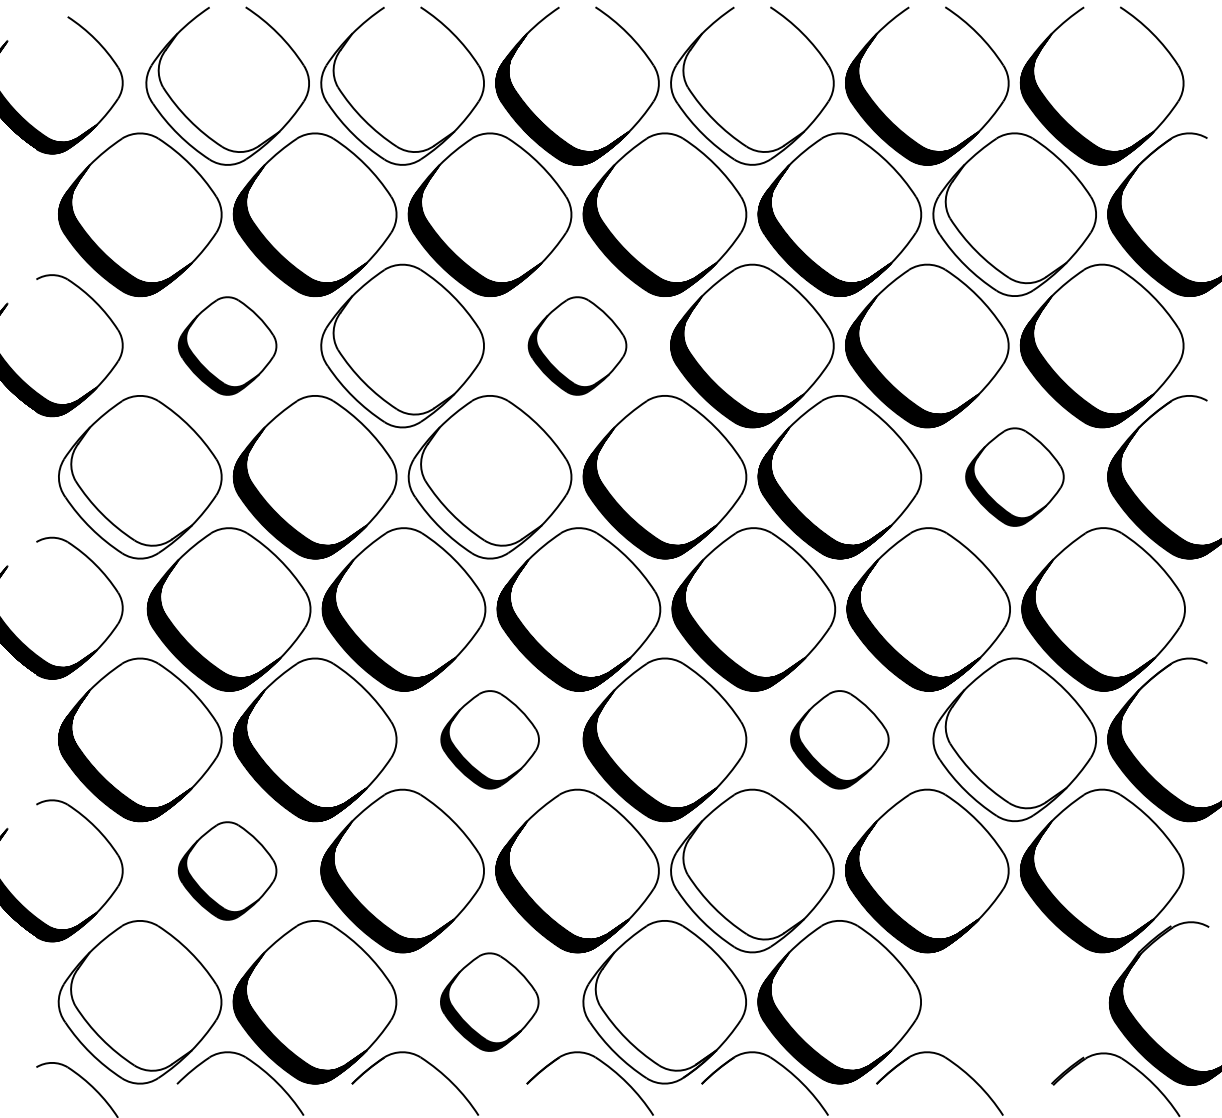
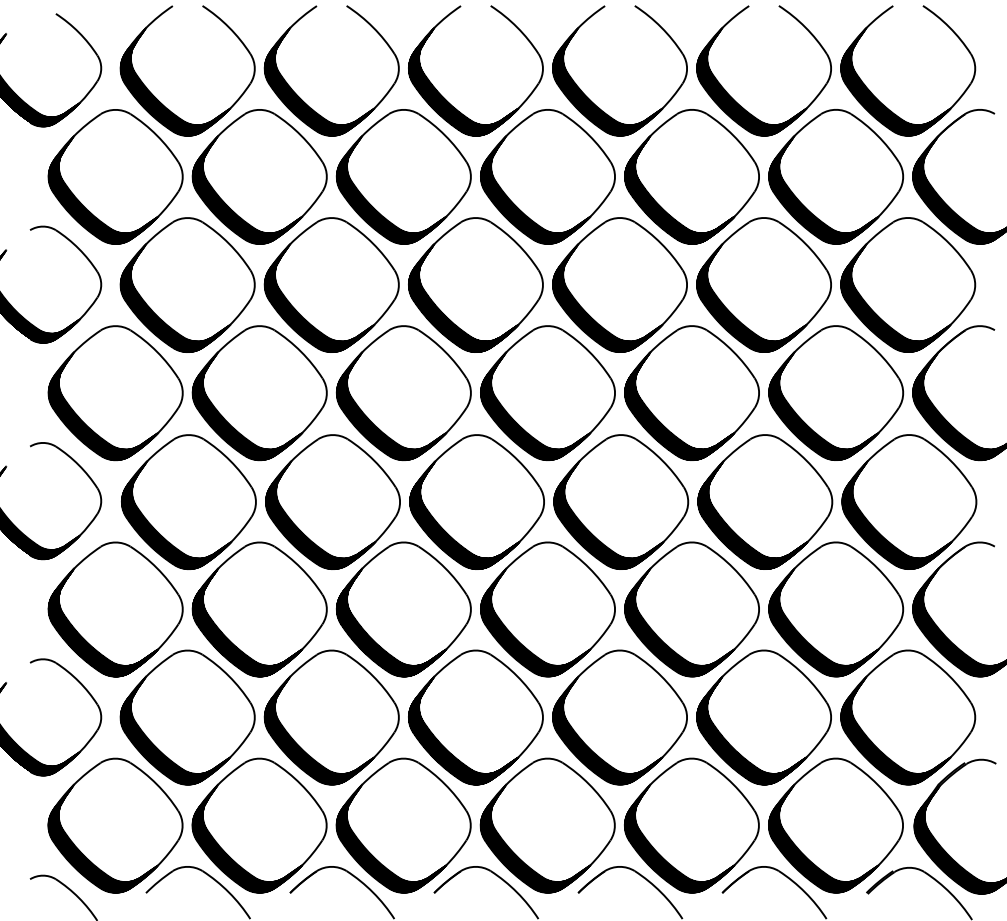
hatch: (211, 98) -> (174, 81), added
hatch: (386, 98) -> (318, 81), added
hatch: (737, 98) -> (607, 81), added
hatch: (999, 230) -> (823, 189), added
part: (227, 345) -> (187, 284), size x1.67
part: (577, 345) -> (475, 284), size x1.67
hatch: (386, 362) -> (318, 298), added
part: (1015, 476) -> (836, 392), size x1.67
hatch: (124, 493) -> (102, 406), added
hatch: (475, 493) -> (391, 406), added
part: (489, 739) -> (403, 609), size x1.67
part: (839, 739) -> (691, 609), size x1.67
hatch: (999, 755) -> (823, 622), added
part: (227, 870) -> (187, 717), size x1.67
hatch: (737, 886) -> (607, 730), added
part: (489, 1002) -> (403, 825), size x1.67
part: (1013, 1002) -> (835, 825), added
hatch: (124, 1017) -> (102, 838), added
hatch: (648, 1017) -> (534, 838), added

